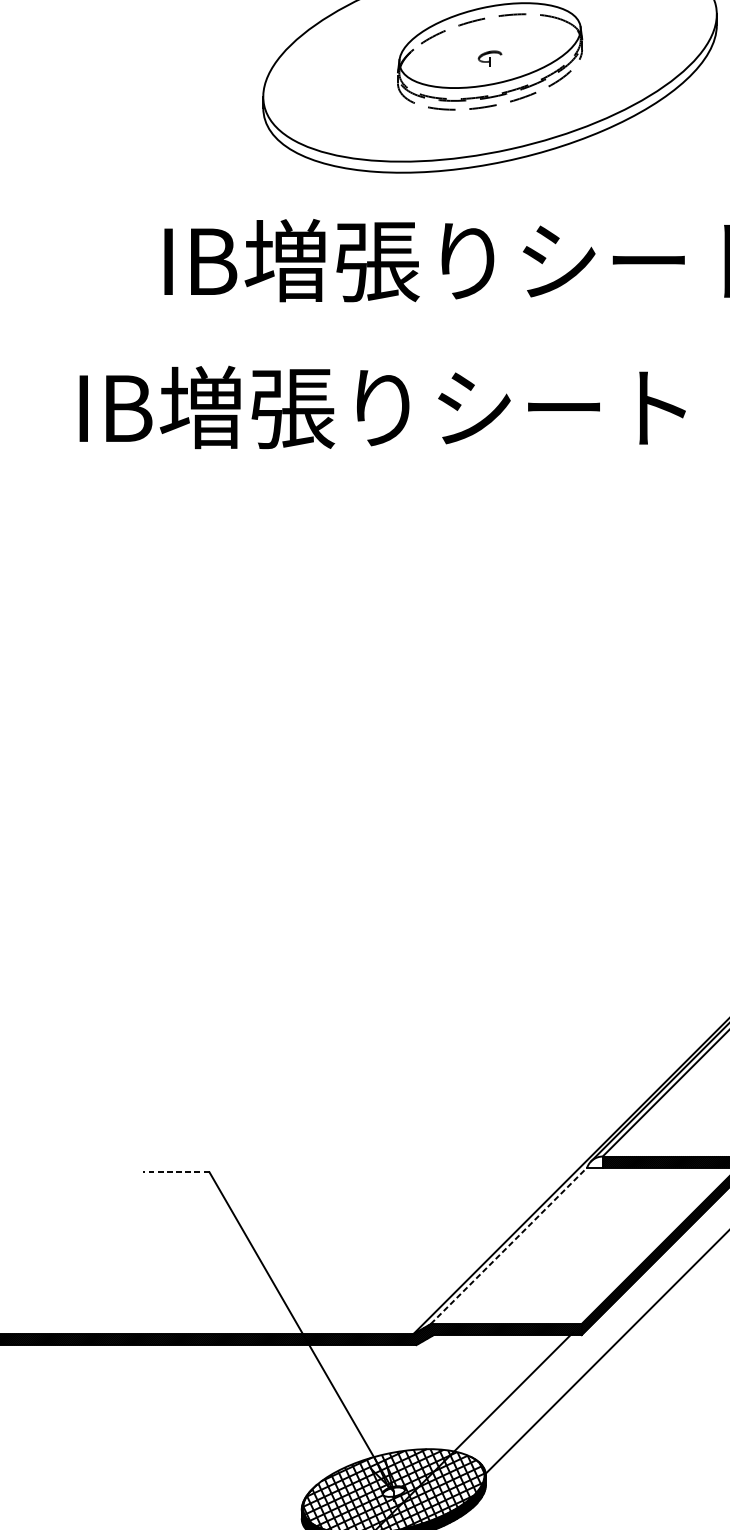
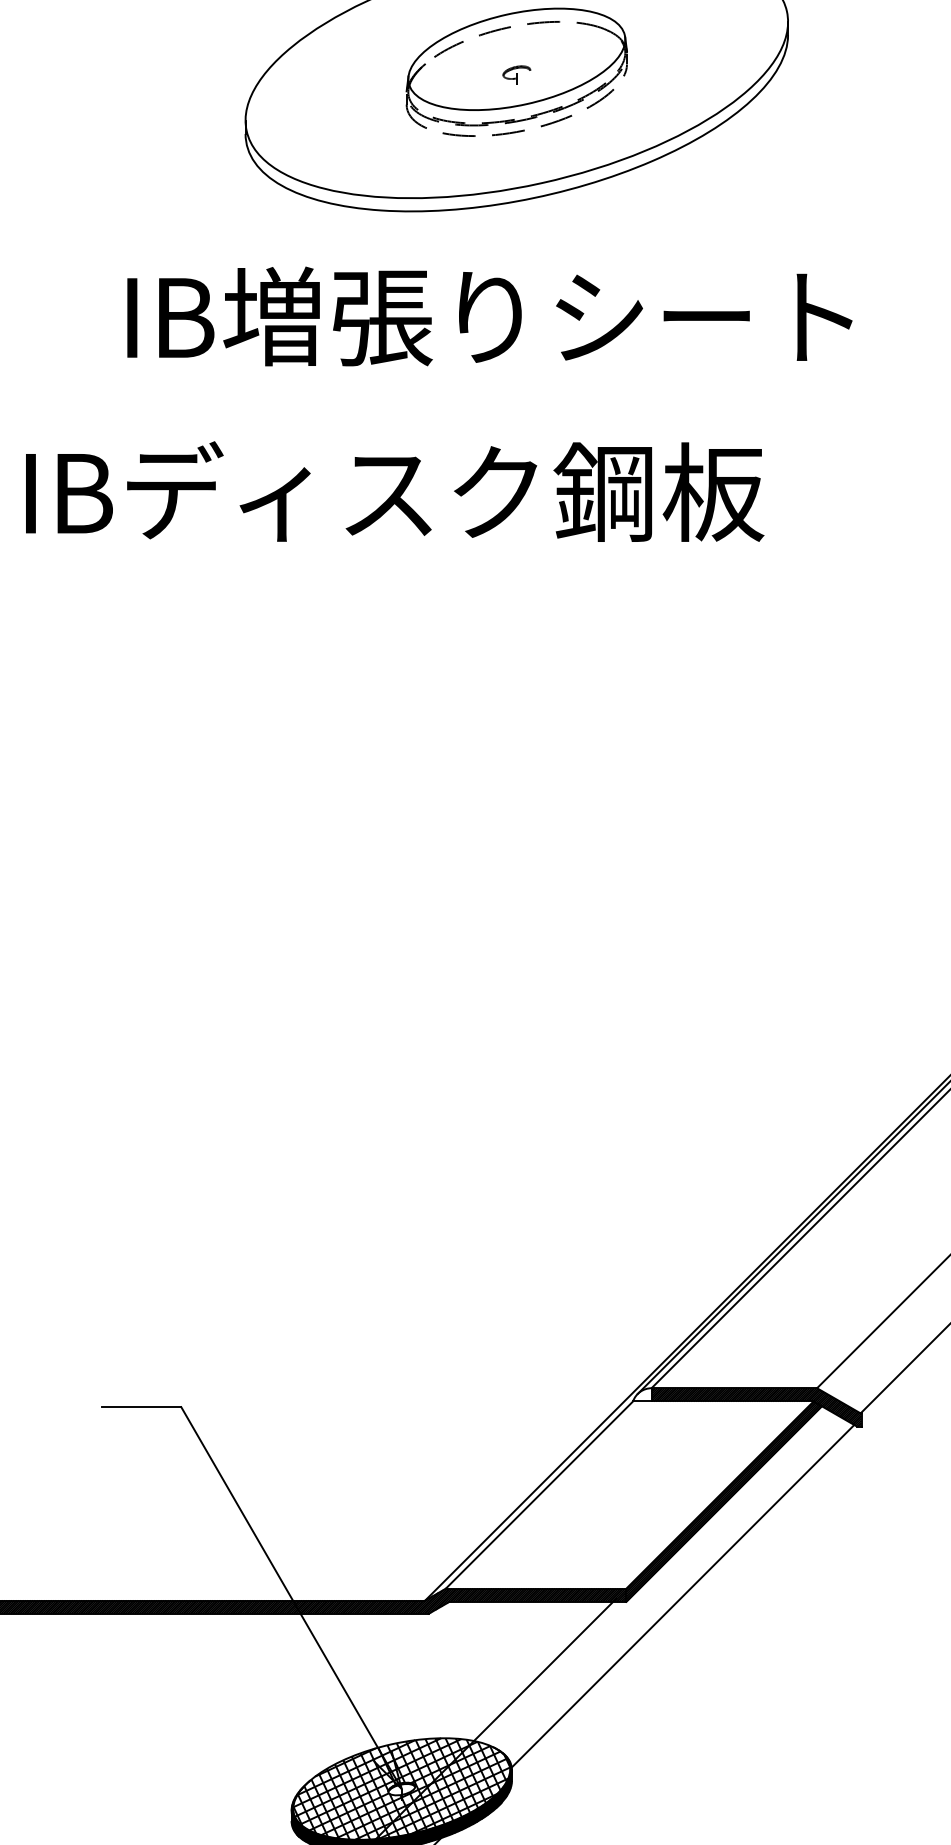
text: (427, 406) -> (442, 491), IB増張りシート -> IBディスク鋼板
line: (176, 1172) -> (141, 1407), dashed -> solid
line: (509, 1245) -> (539, 1494), dashed -> solid

